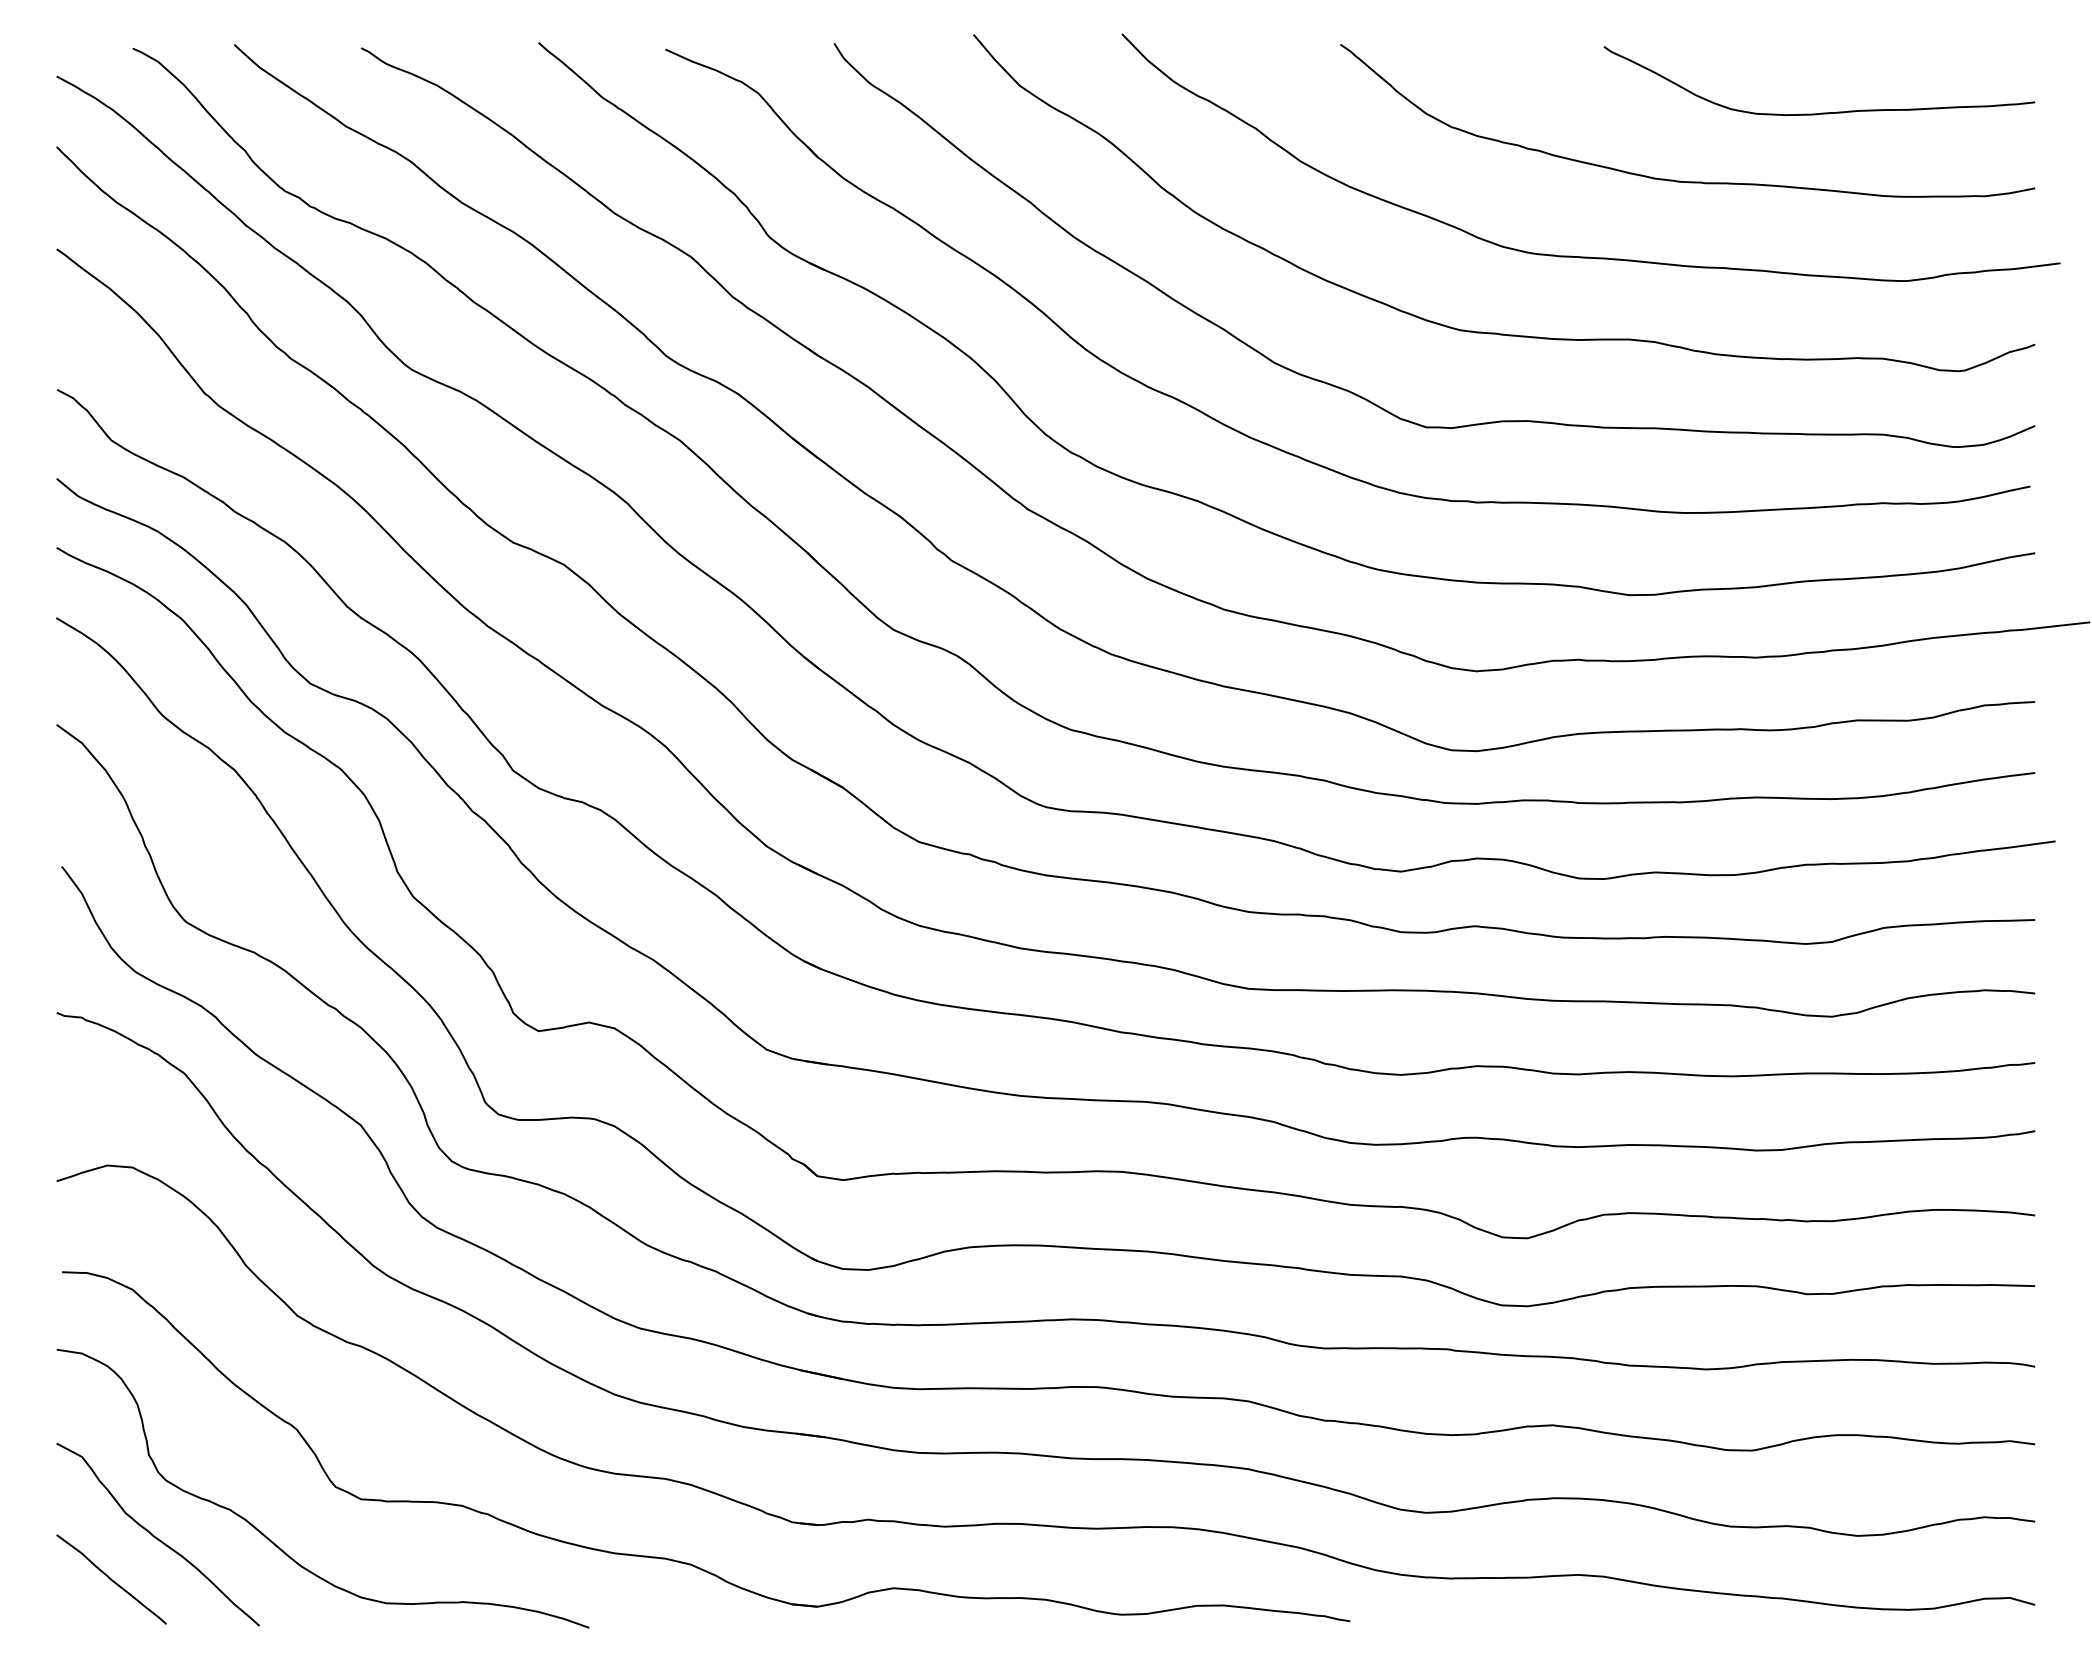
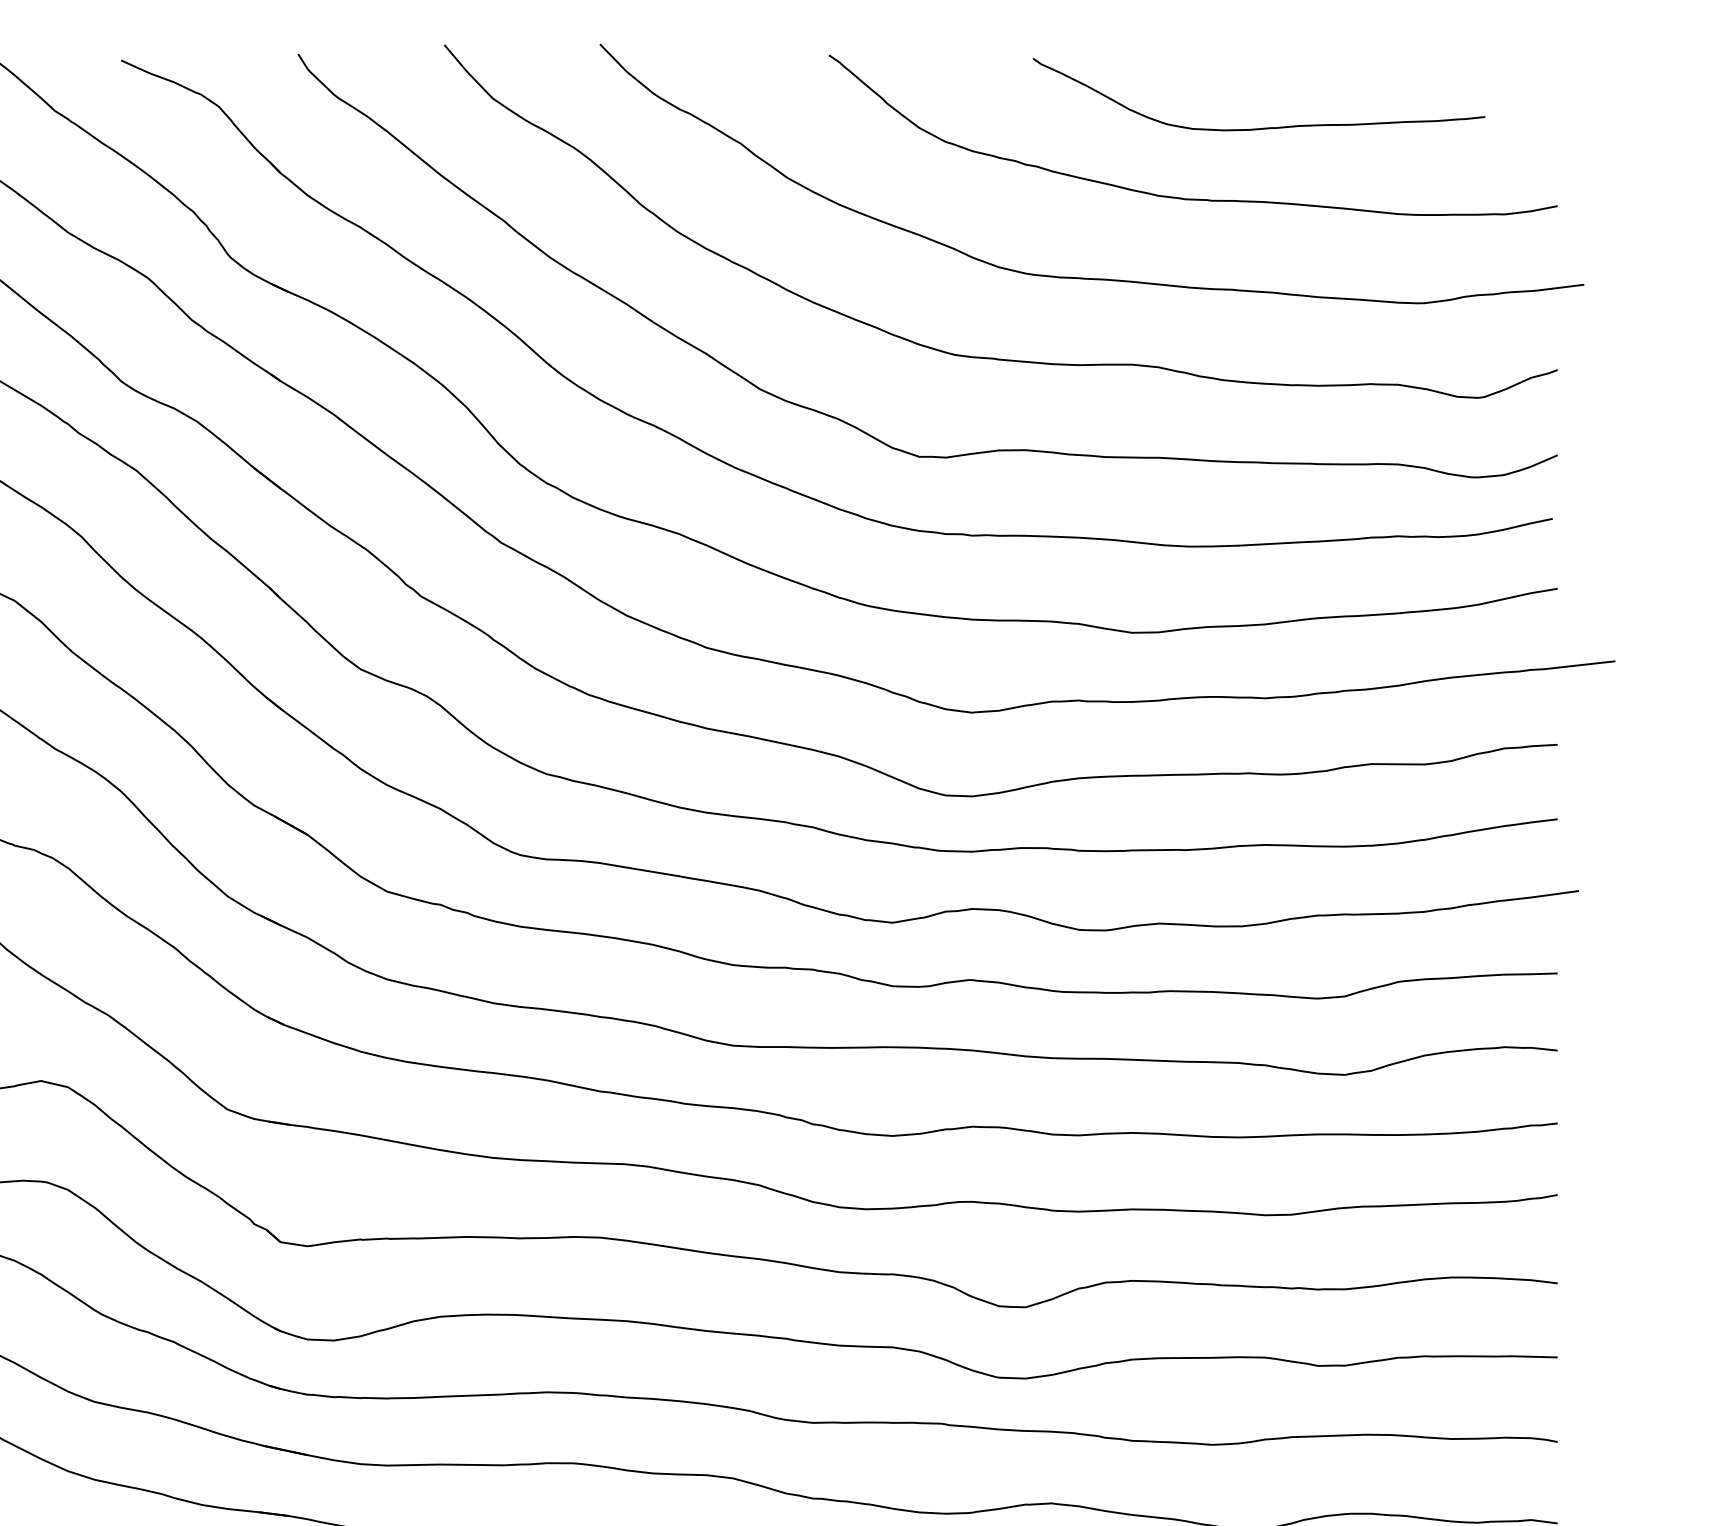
curve: (1821, 112) -> (1261, 127), moved

